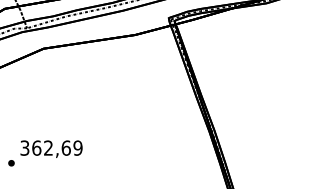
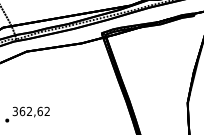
text: (78, 148) -> (47, 111), 362,69 -> 362,62

